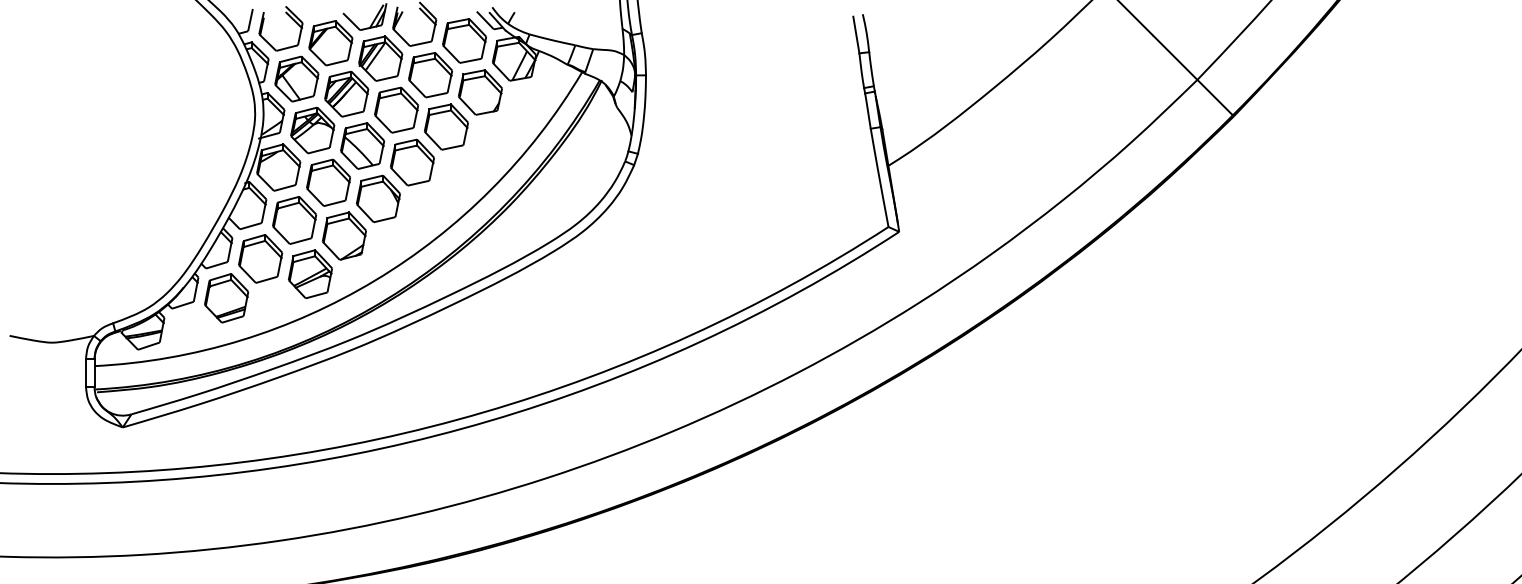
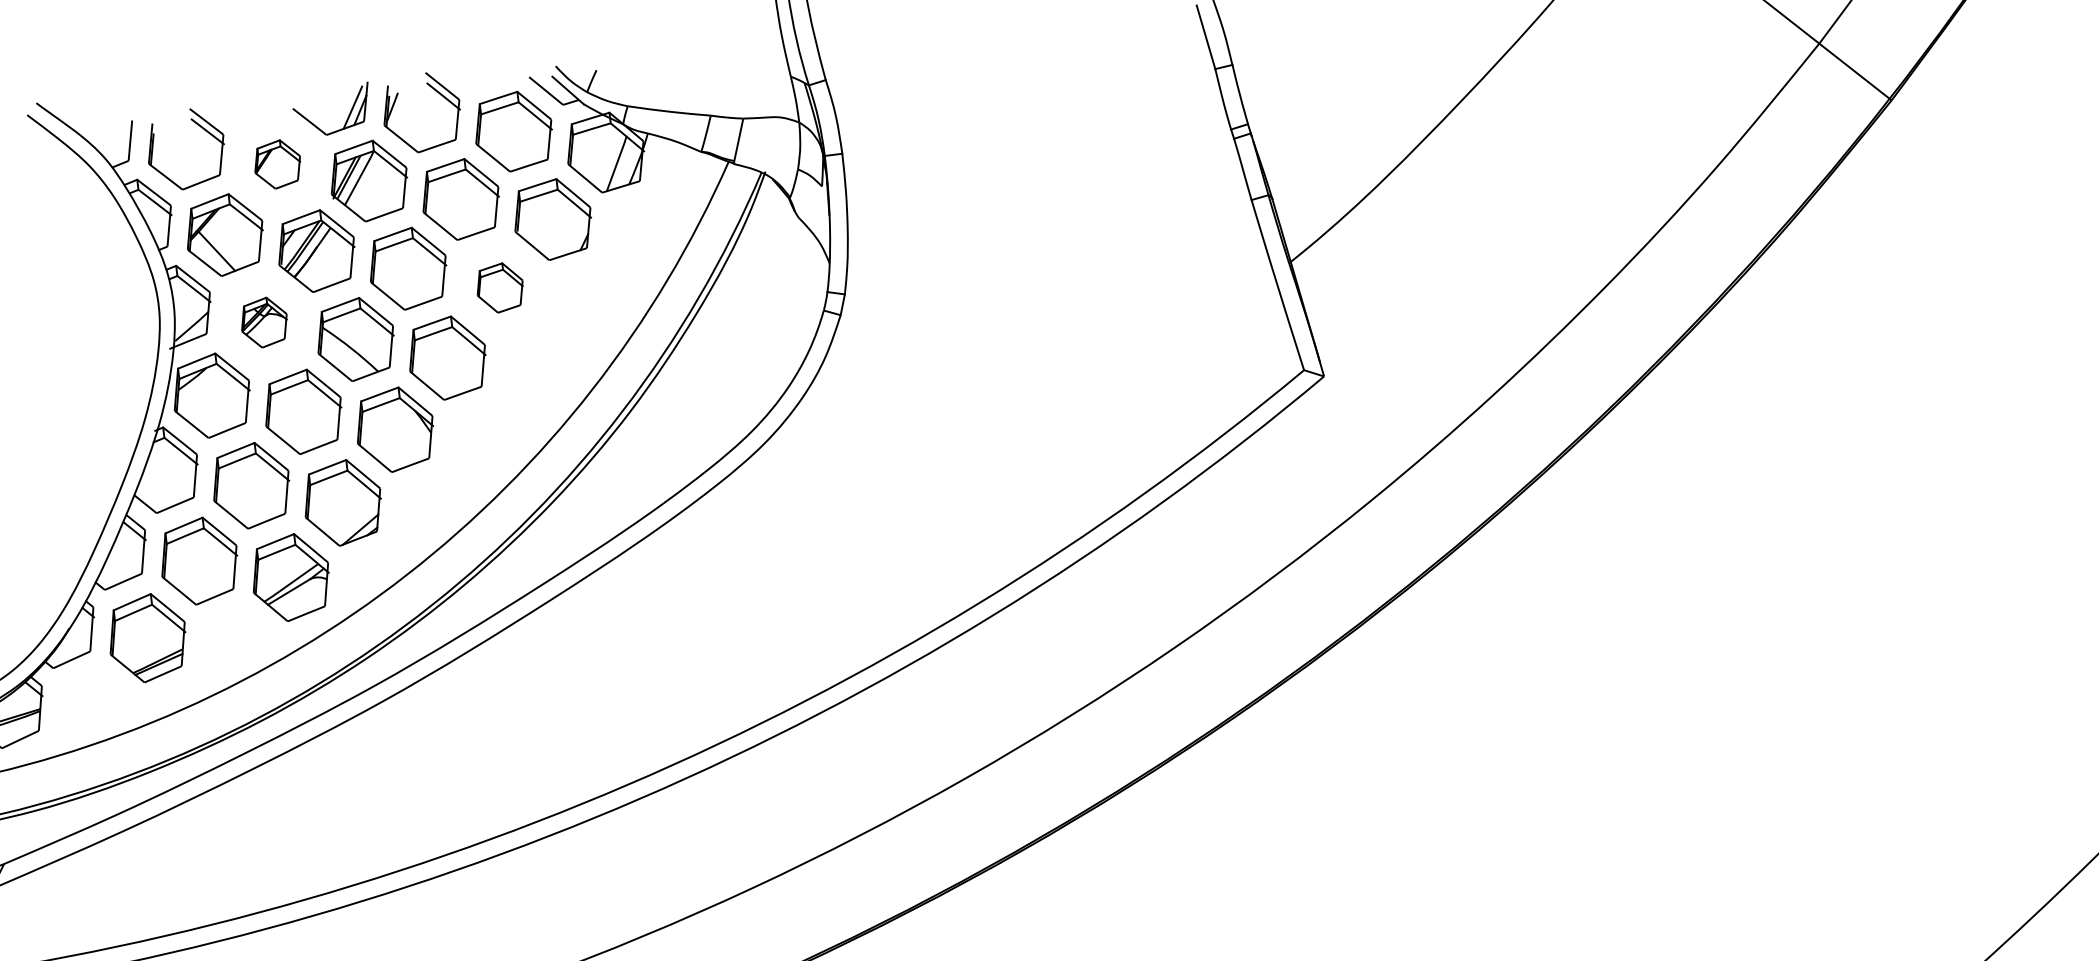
part: (330, 43) -> (277, 164), size x0.6
part: (446, 126) -> (500, 286), size x0.6
part: (312, 130) -> (263, 322), size x0.6

